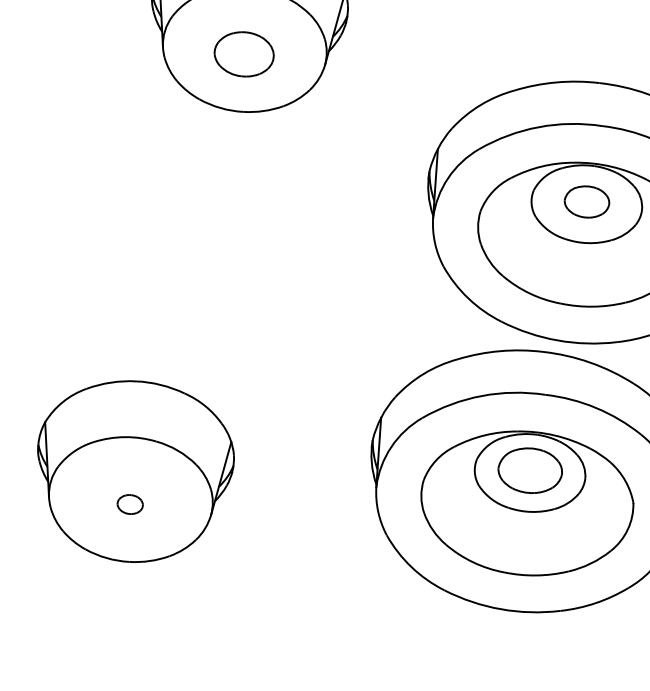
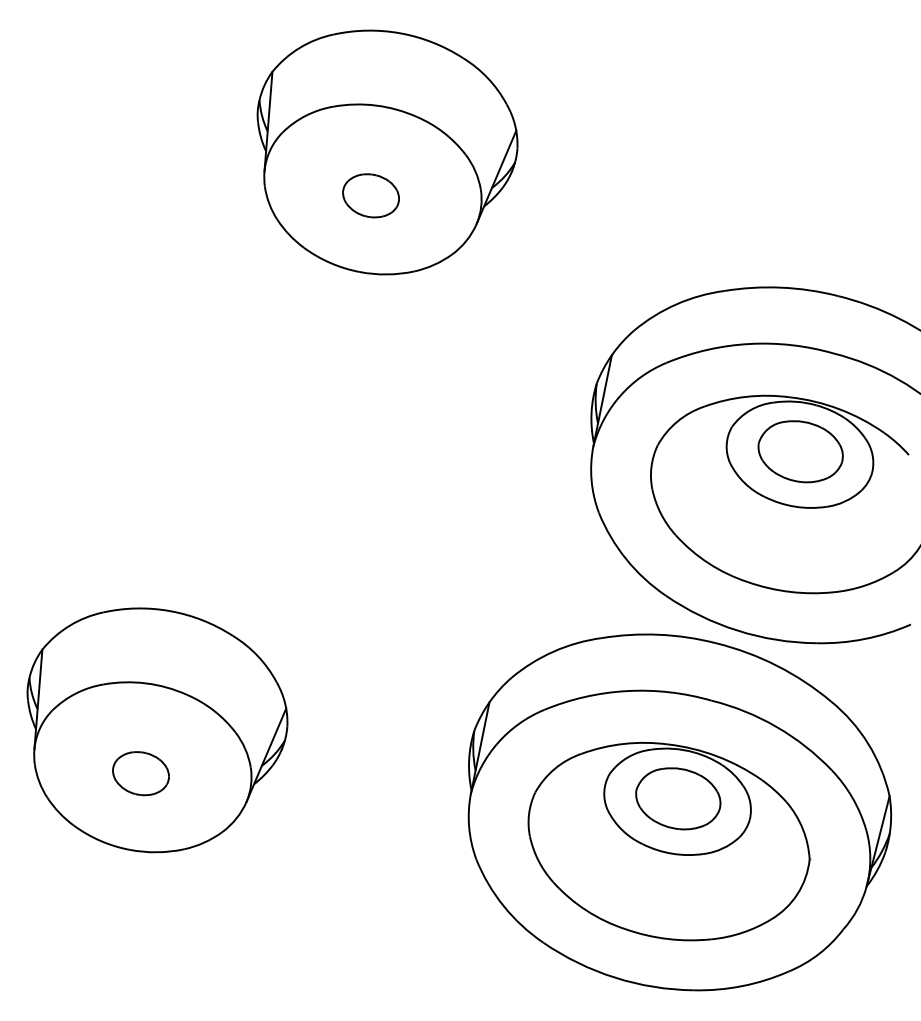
part: (243, 54) -> (370, 195), size x0.71
part: (586, 201) -> (800, 451), size x1.43
part: (129, 504) -> (140, 773), size x1.67

